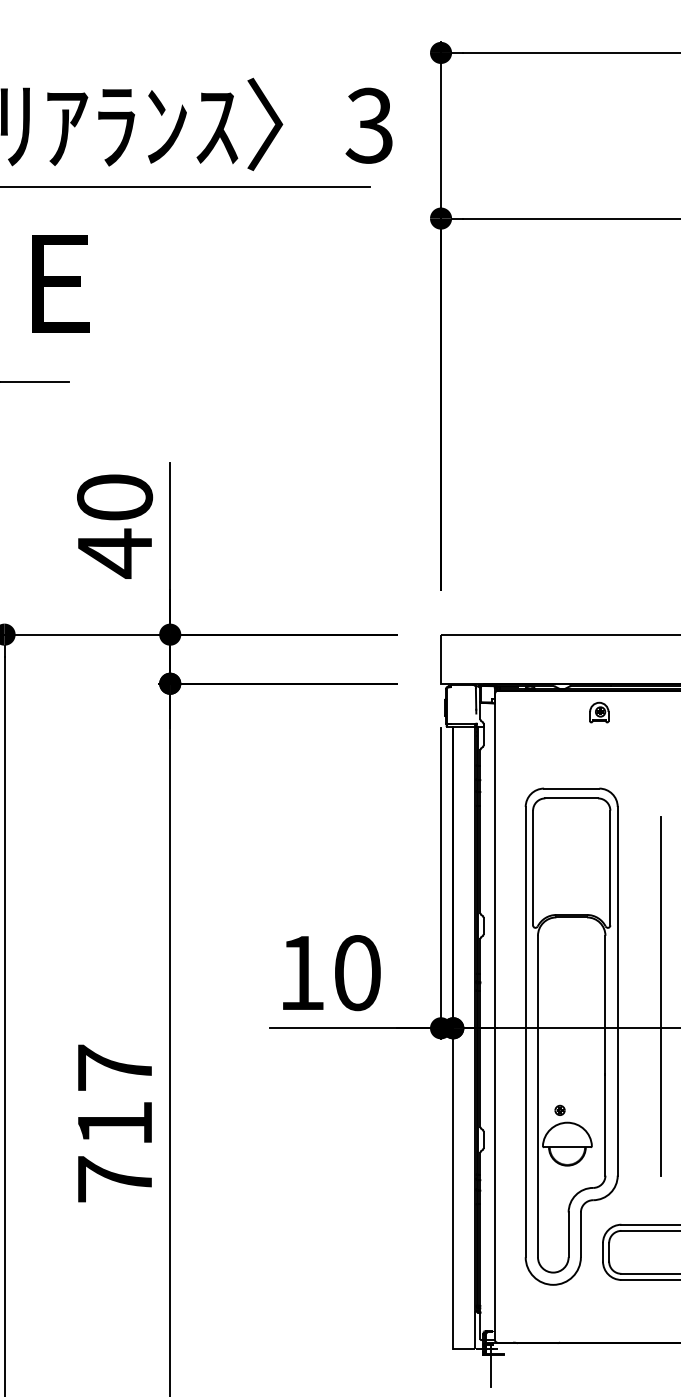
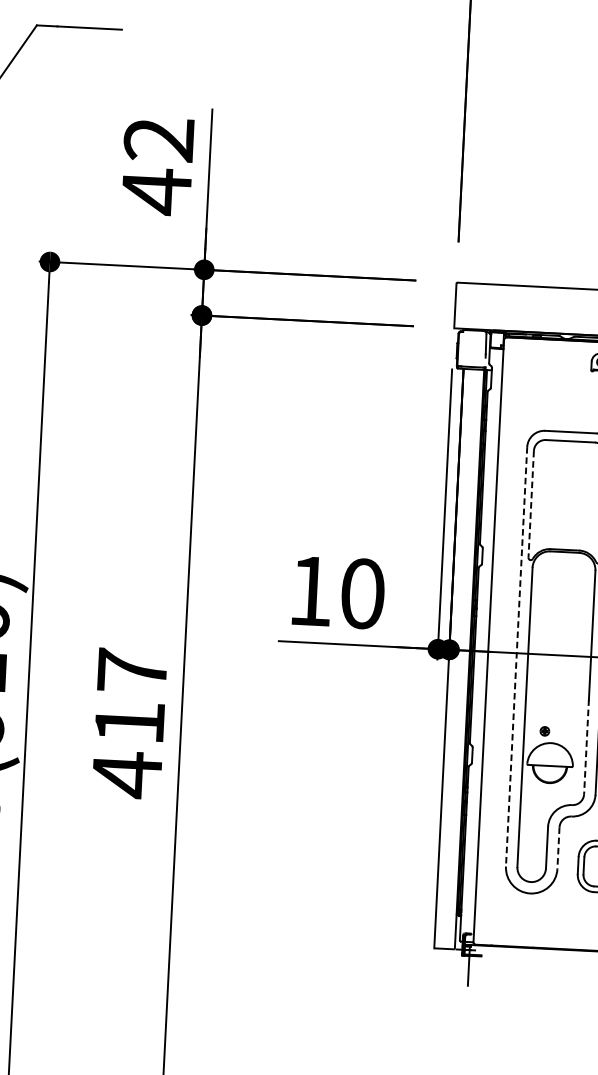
text: (115, 497) -> (159, 139), 40 -> 42
line: (533, 868) -> (531, 504), solid -> dashed
line: (525, 1032) -> (516, 657), solid -> dashed
line: (605, 1124) -> (586, 746), solid -> dashed
text: (114, 1179) -> (126, 774), 717 -> 417
line: (580, 1235) -> (558, 848), solid -> dashed

